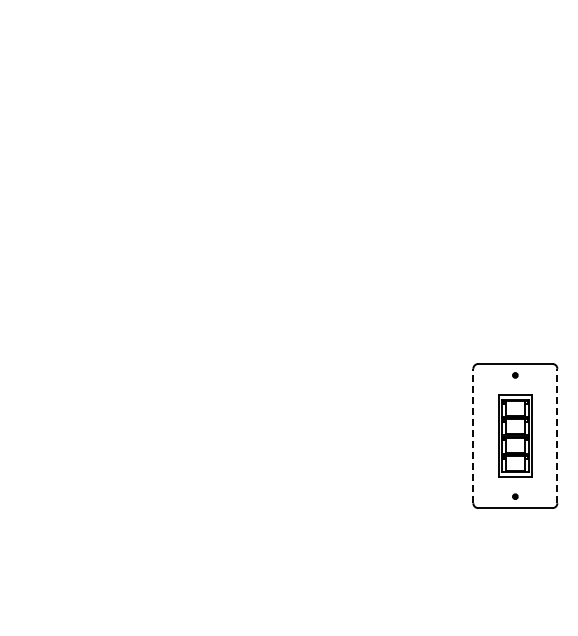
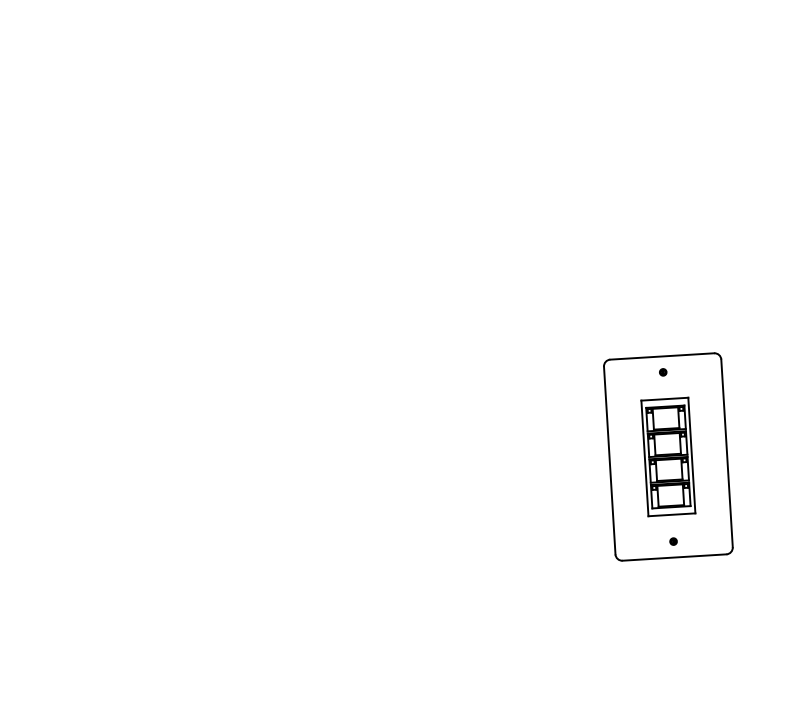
line: (473, 435) -> (609, 459), dashed -> solid
line: (557, 435) -> (727, 452), dashed -> solid

